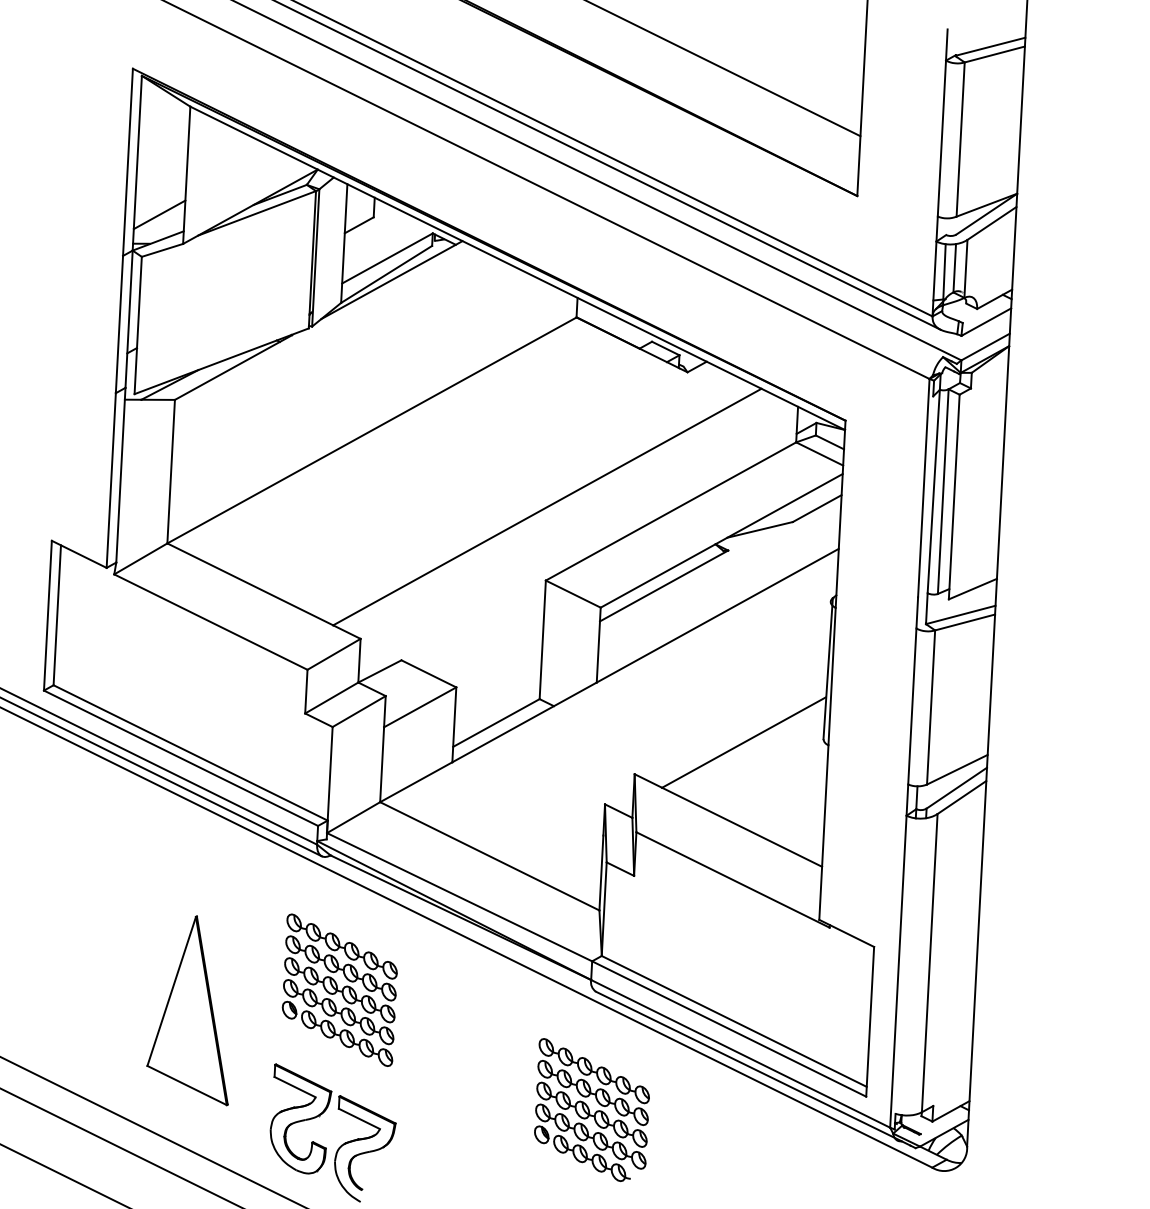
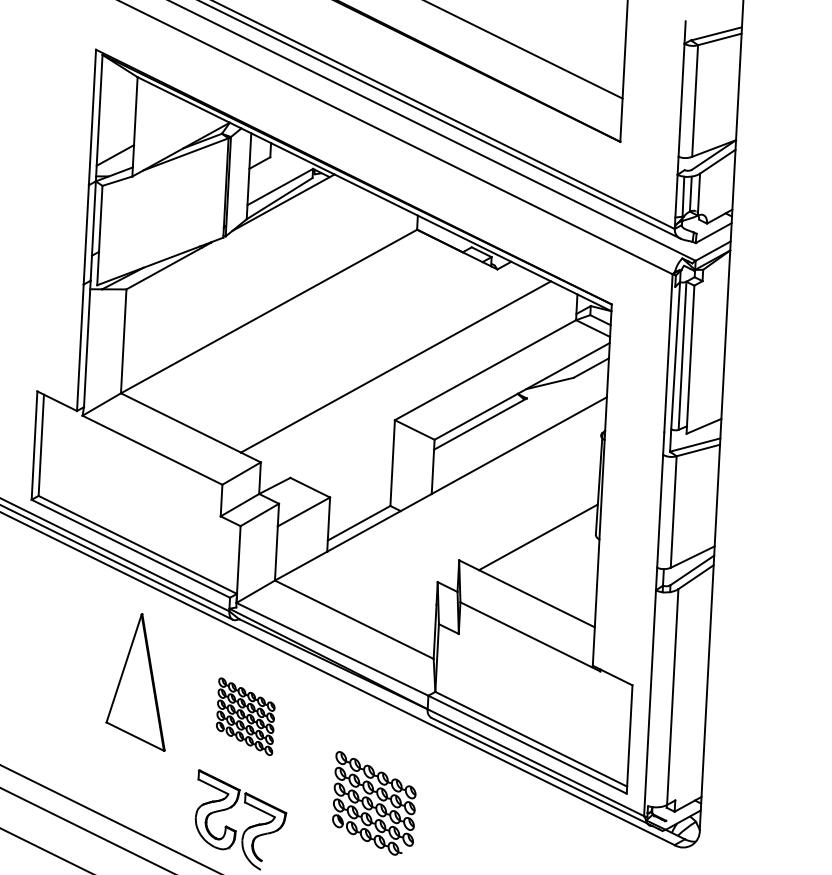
part: (339, 989) -> (245, 716), size x0.7
part: (187, 1010) -> (135, 682), moved
part: (592, 1110) -> (374, 803), moved

